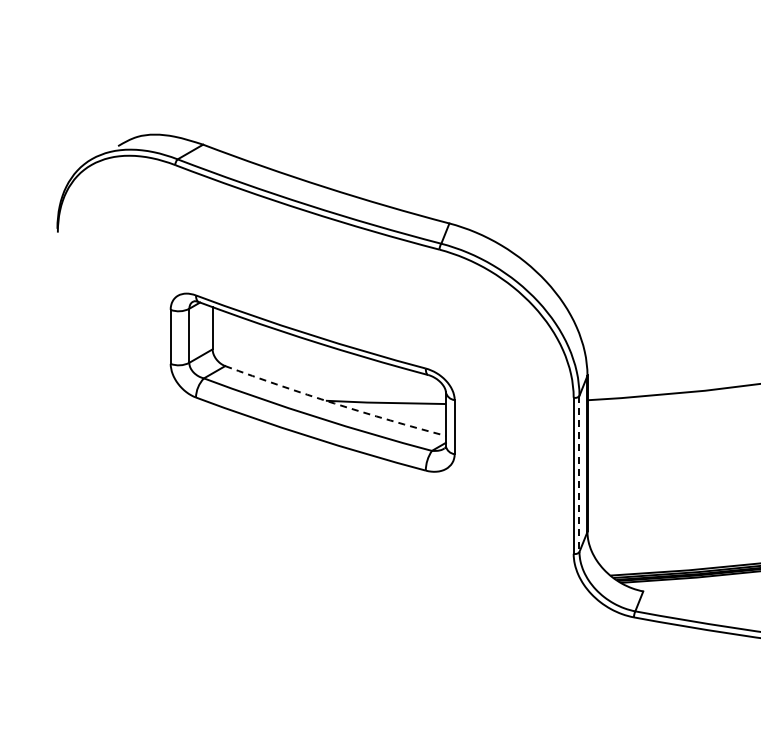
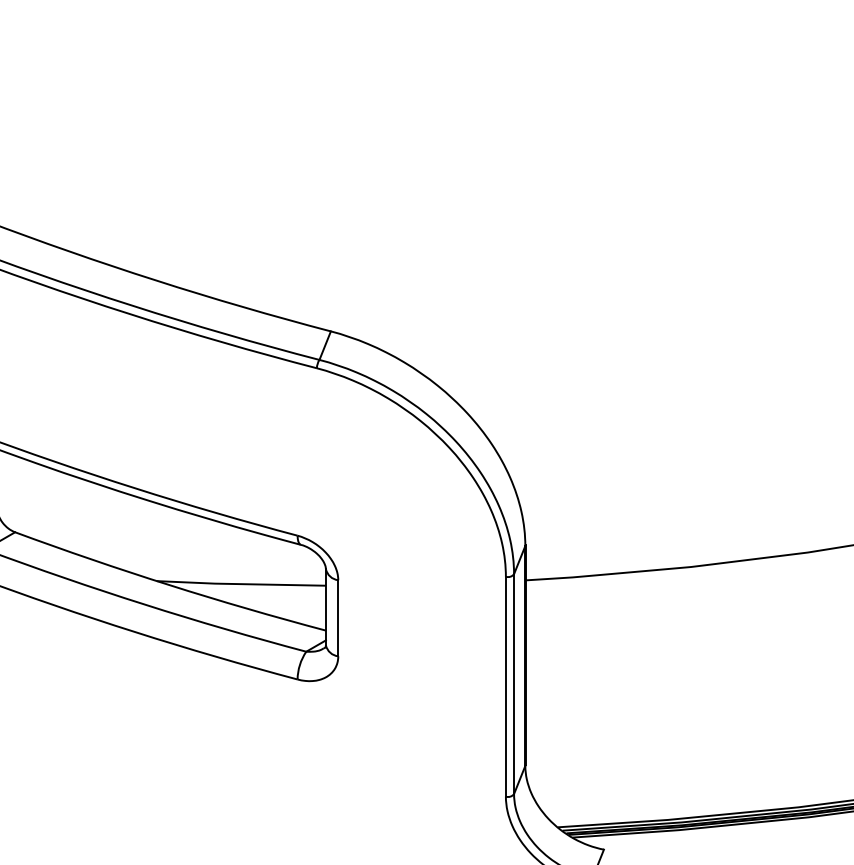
arc: (334, 403) -> (169, 584), dashed -> solid
line: (579, 474) -> (514, 684), dashed -> solid

